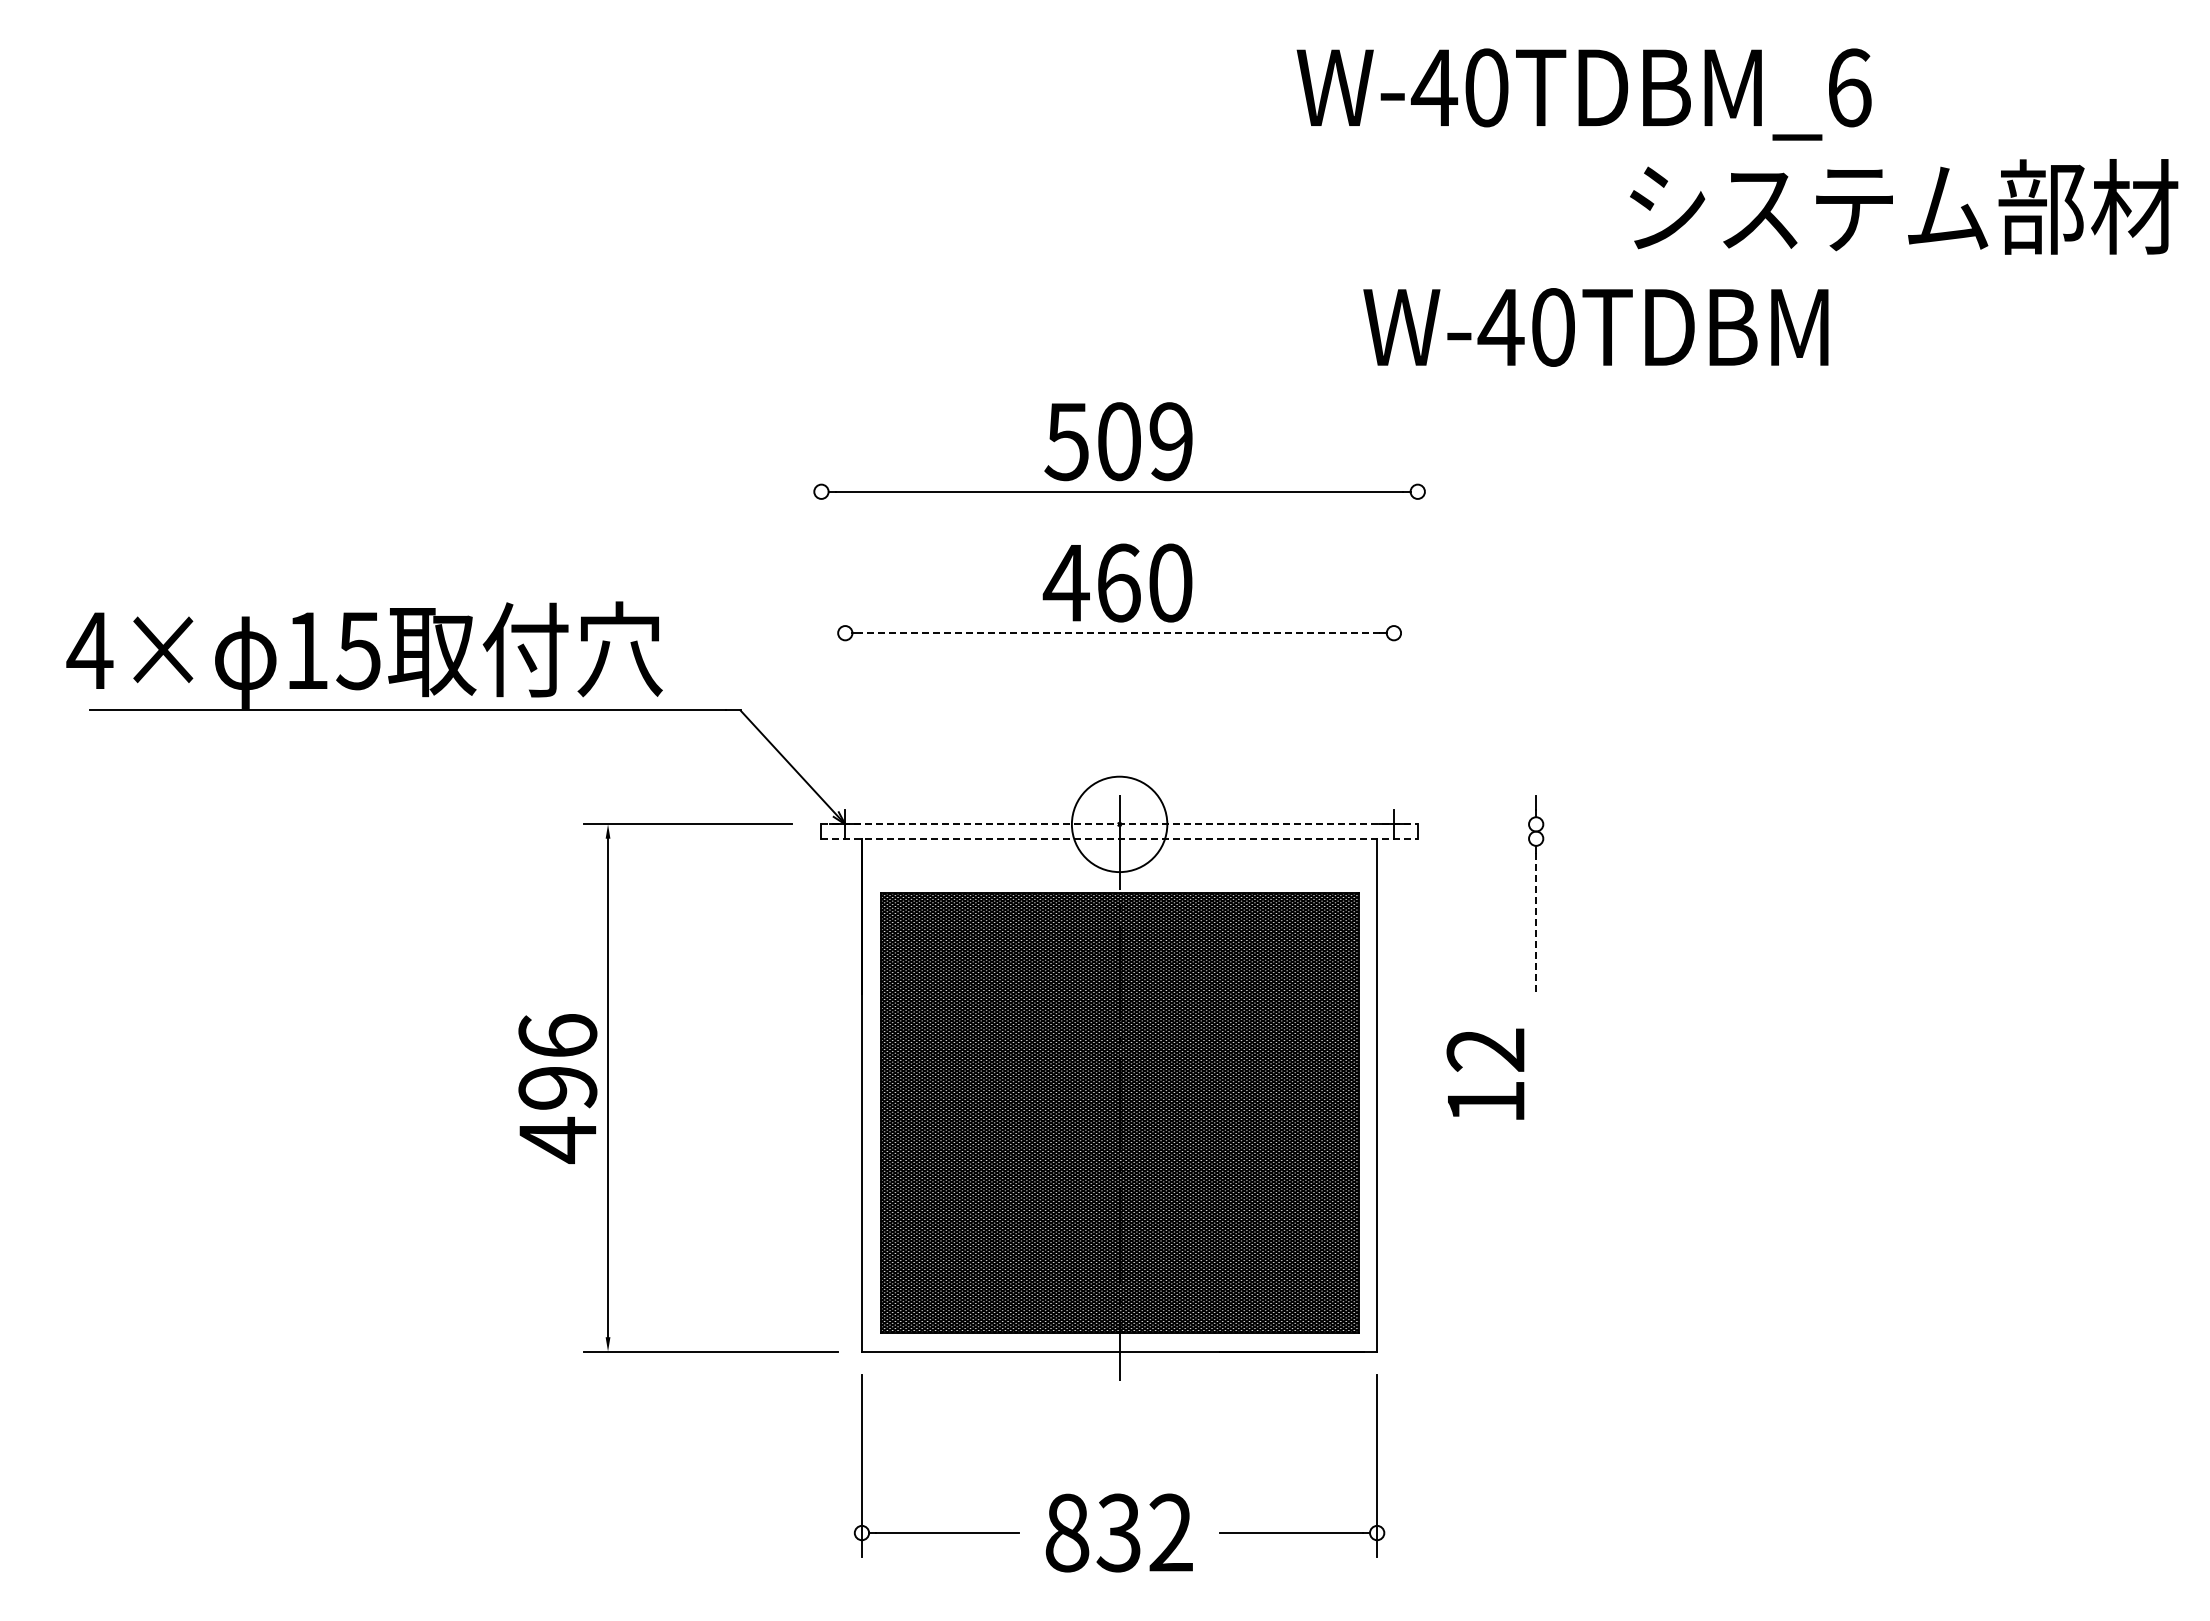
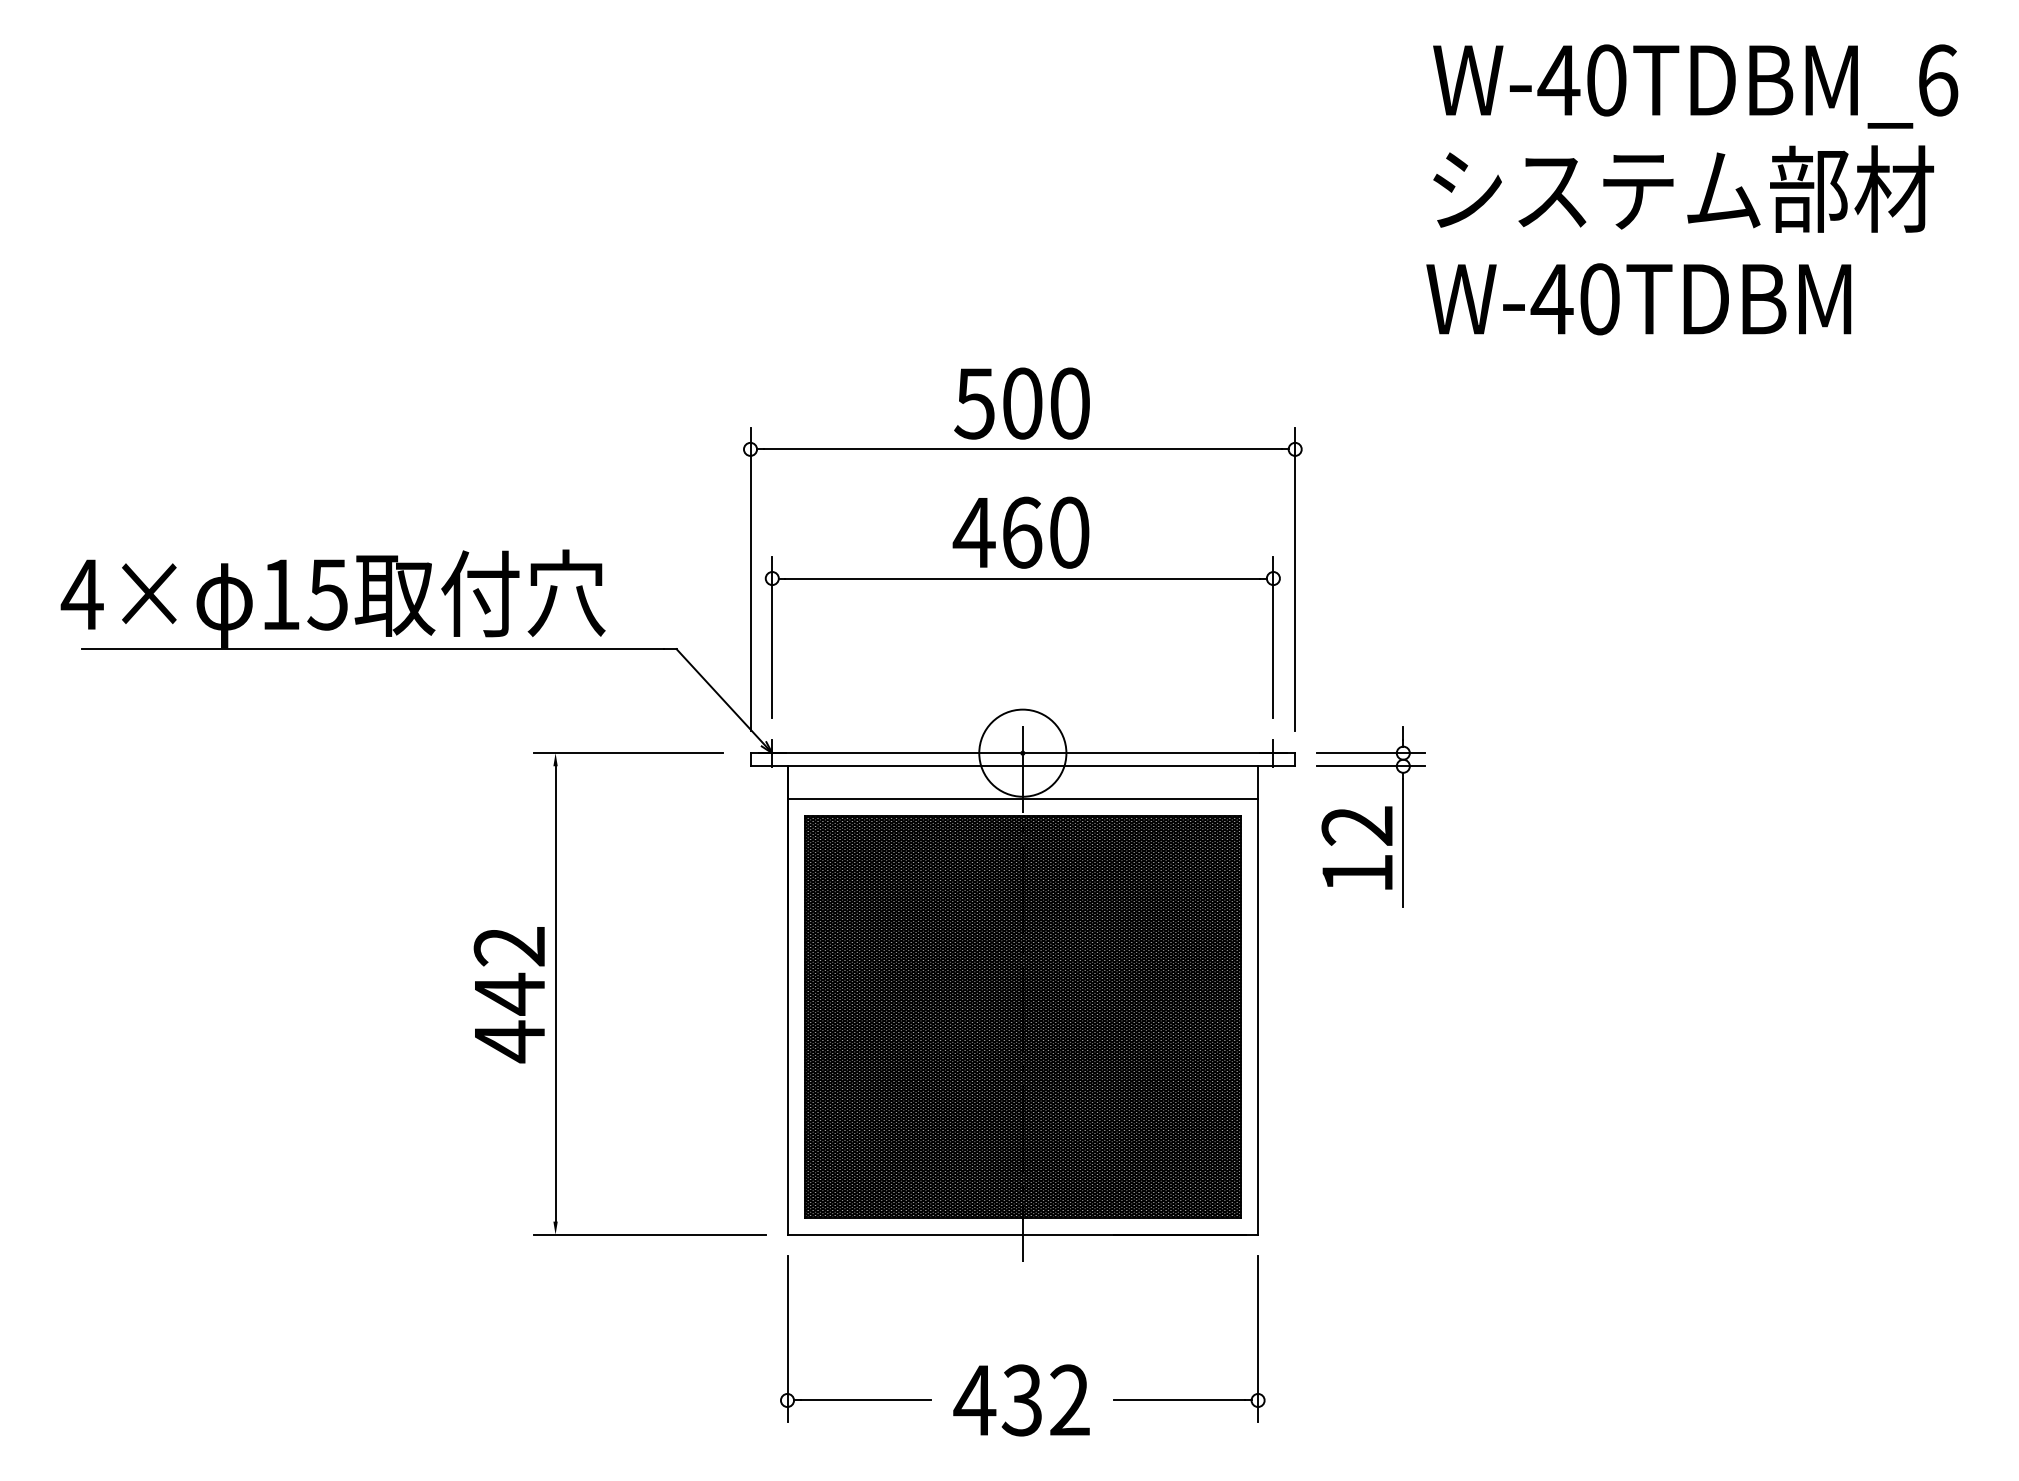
text: (1583, 94) -> (1695, 86), moved
text: (1904, 206) -> (1684, 188), moved
text: (1595, 327) -> (1638, 299), moved
text: (1170, 441) -> (1069, 403), 509 -> 500
line: (821, 633) -> (750, 578), added
line: (1119, 633) -> (1022, 578), dashed -> solid
line: (1417, 633) -> (1294, 578), added
line: (845, 697) -> (772, 637), added
line: (1393, 697) -> (1273, 637), added
line: (1120, 824) -> (1023, 753), dashed -> solid
line: (1500, 824) -> (1370, 753), added
line: (1120, 838) -> (1023, 766), dashed -> solid
line: (1500, 838) -> (1370, 766), added
line: (1119, 874) -> (1022, 798), added
line: (1536, 922) -> (1403, 842), dashed -> solid
text: (557, 1063) -> (509, 971), 496 -> 442
text: (1485, 1073) -> (1357, 847), moved
text: (1066, 1532) -> (974, 1399), 832 -> 432

